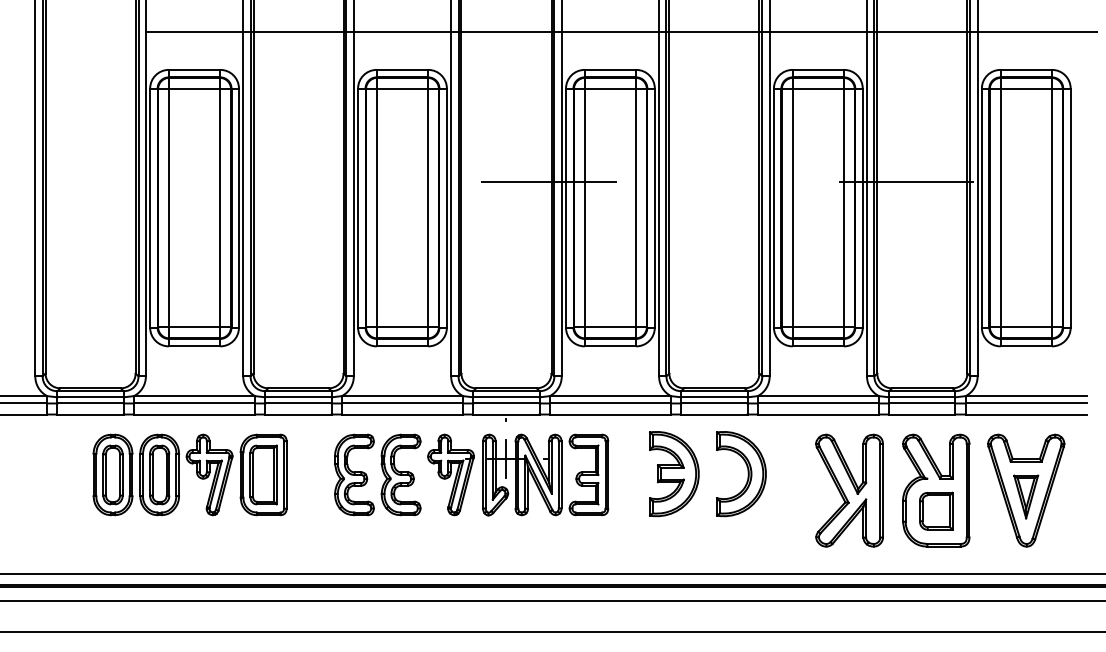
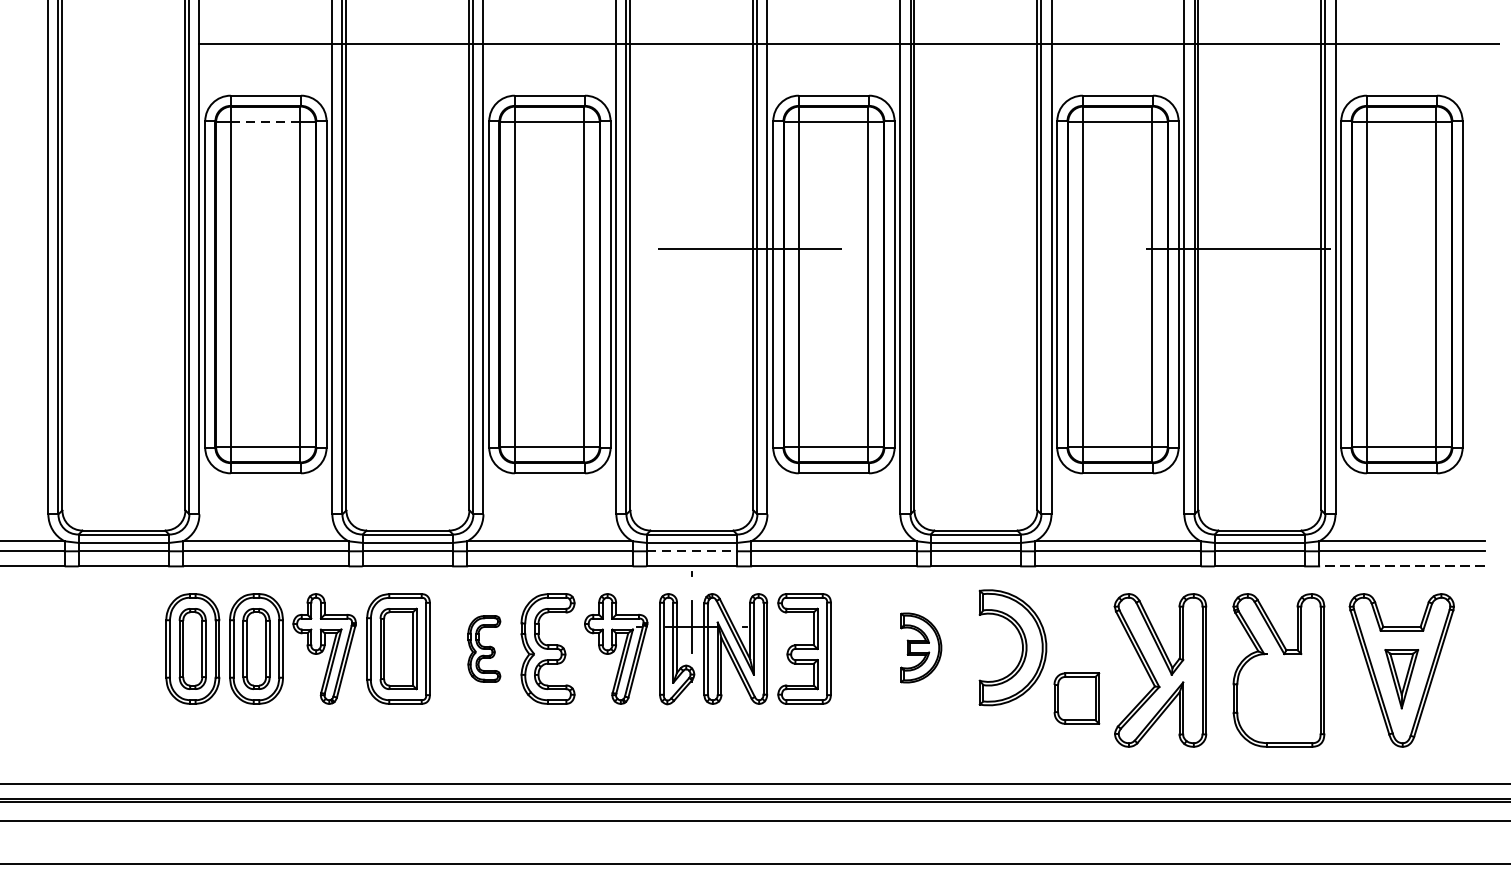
line: (194, 89) -> (265, 122), solid -> dashed
line: (506, 403) -> (691, 551), solid -> dashed
line: (1026, 414) -> (1402, 566), solid -> dashed
part: (196, 474) -> (306, 648), moved
part: (354, 474) -> (484, 648), size x0.6
part: (674, 474) -> (921, 648), size x0.6
part: (936, 510) -> (1077, 697), moved

